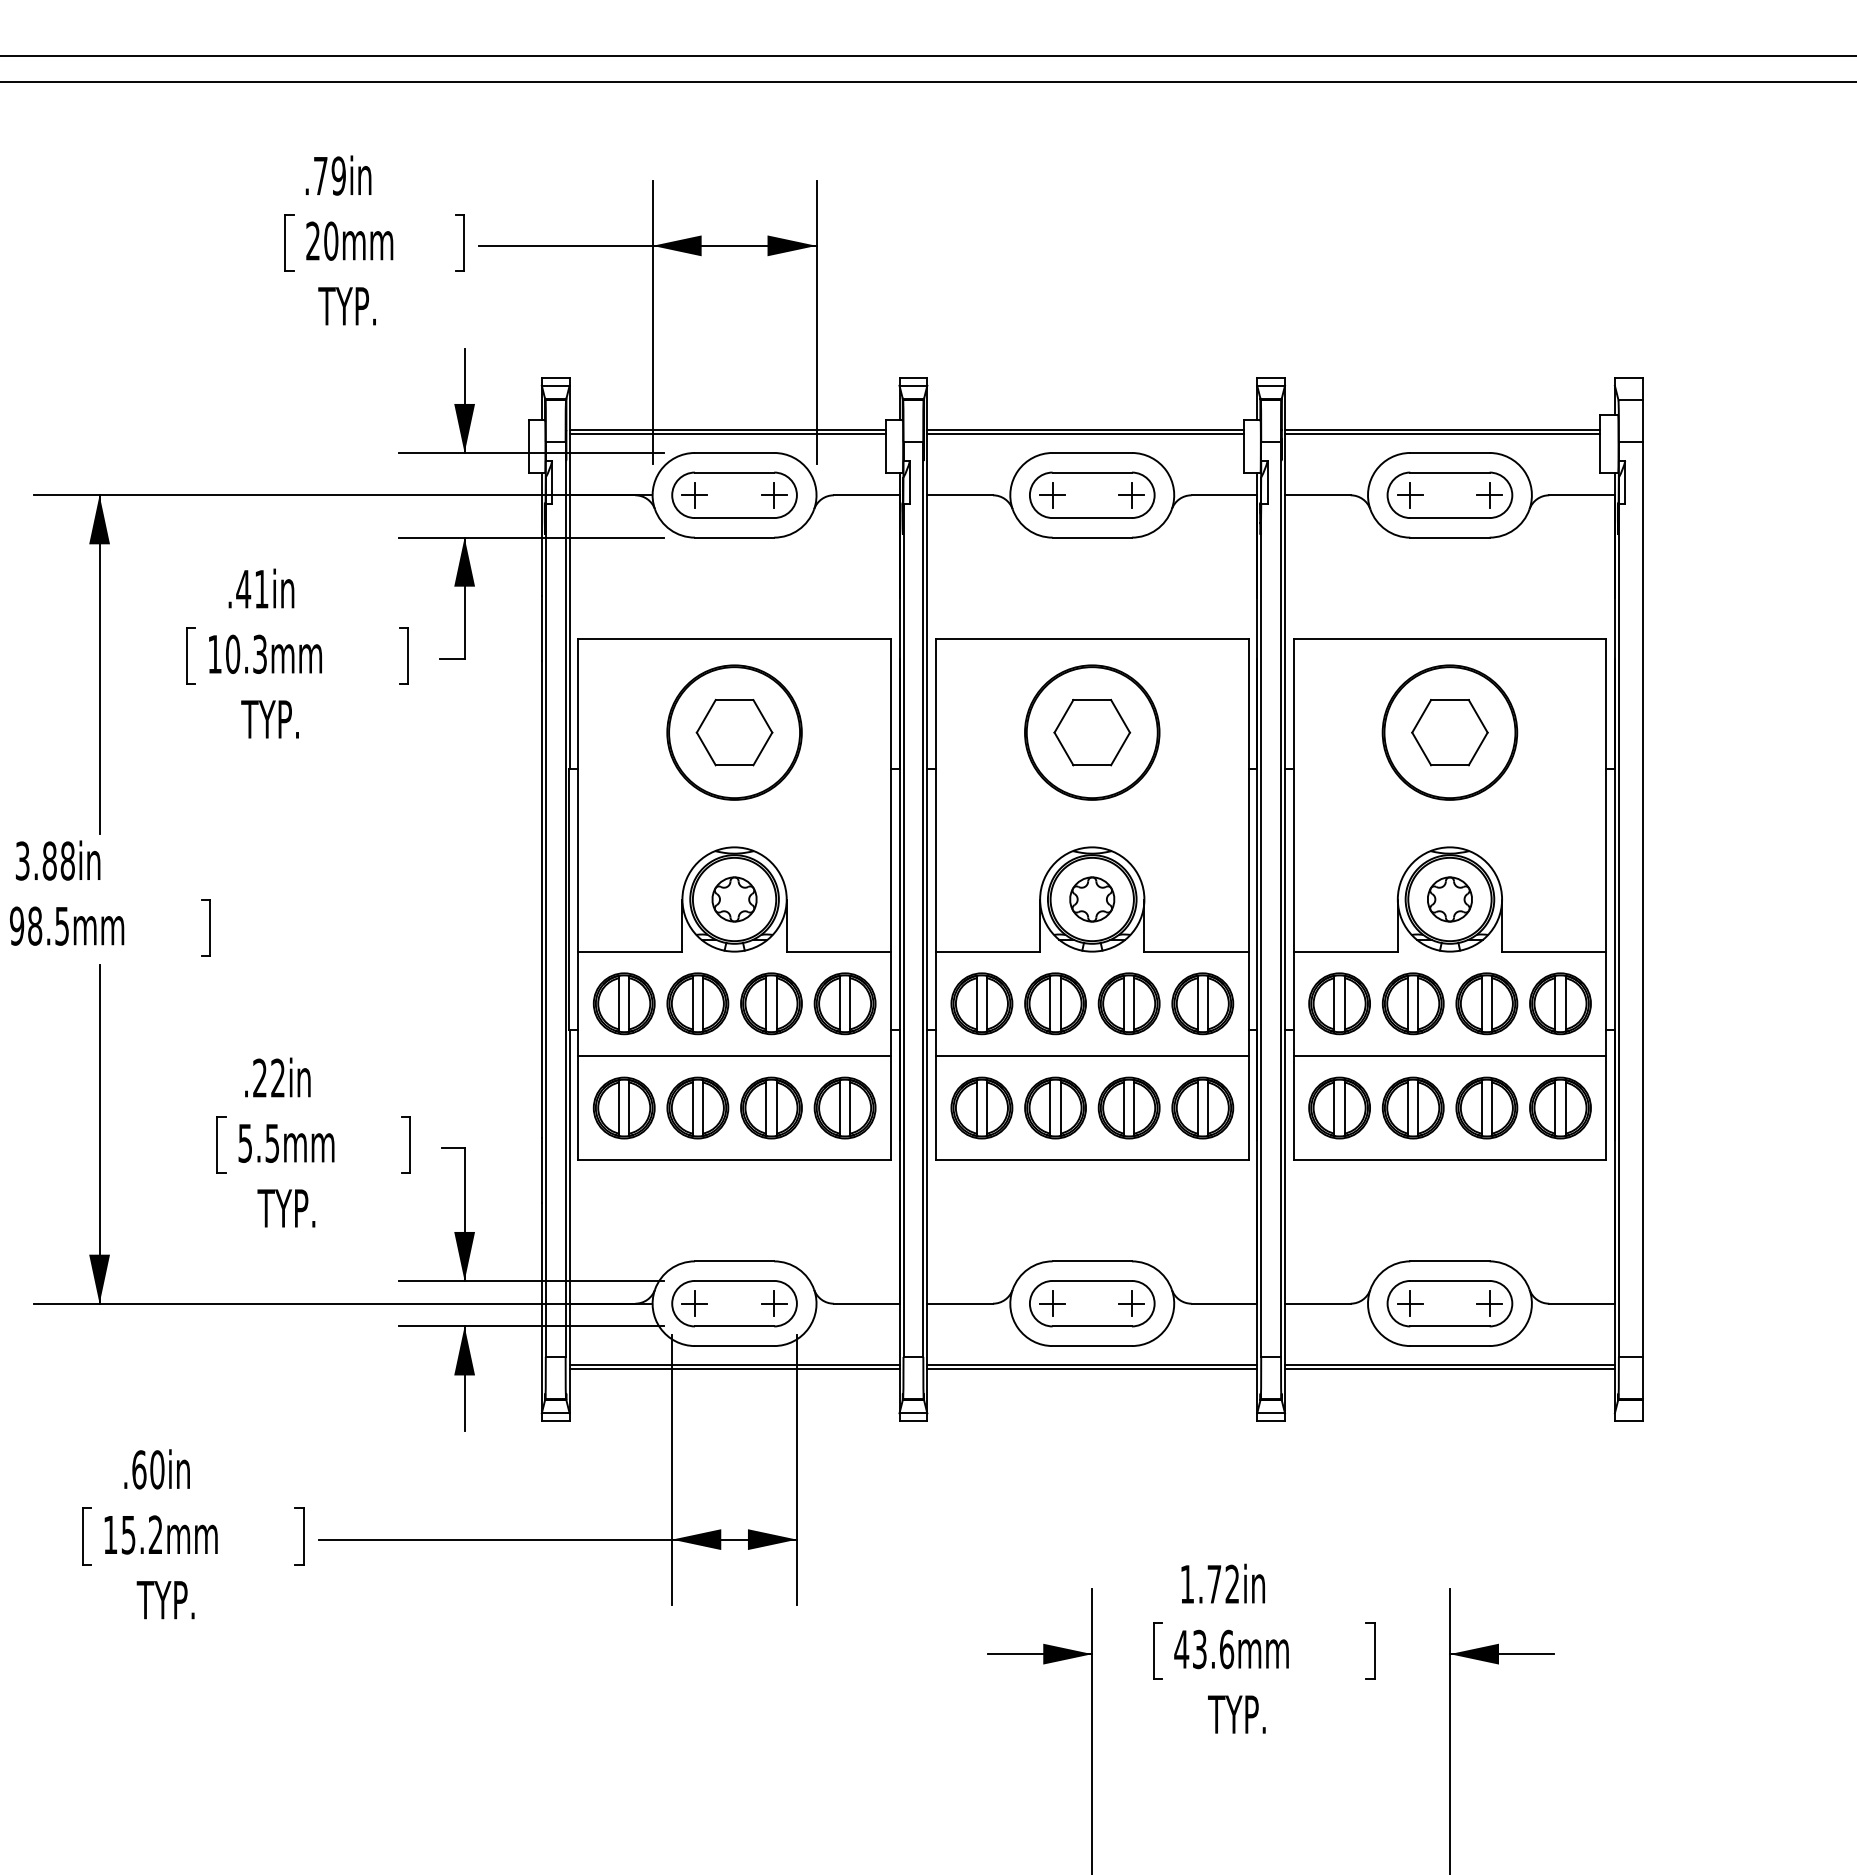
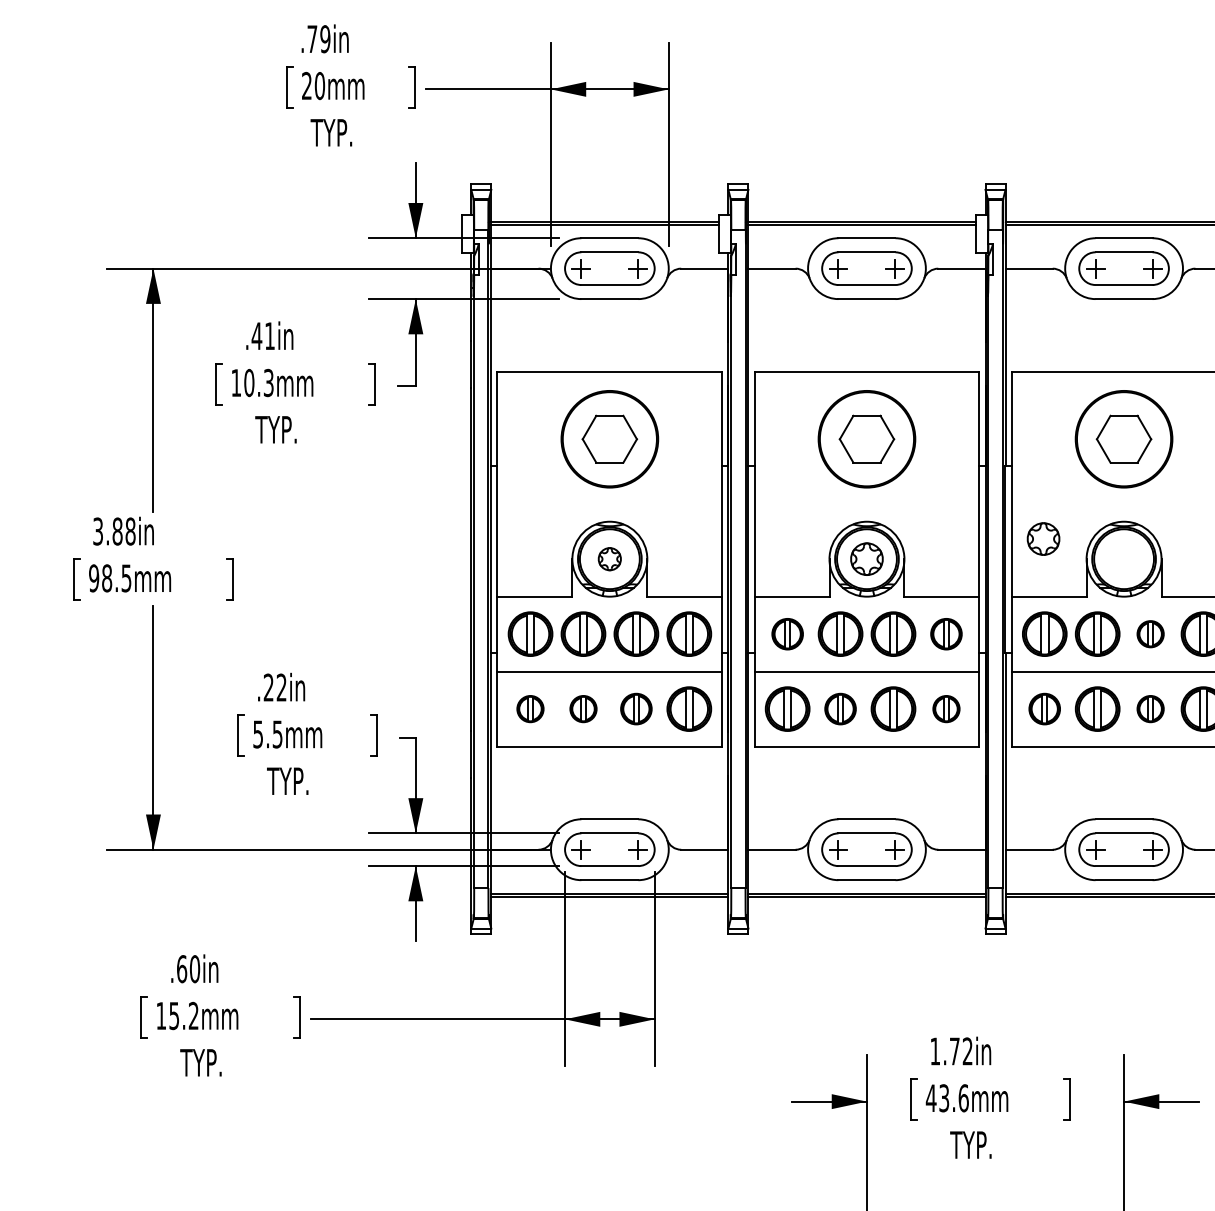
part: (734, 899) -> (609, 559), size x0.7
part: (1449, 899) -> (1043, 539), moved
part: (981, 1003) -> (787, 633), size x0.7
part: (1202, 1003) -> (946, 633), size x0.7
part: (1486, 1003) -> (1150, 633), size x0.6
part: (623, 1107) -> (530, 708), size x0.6
part: (697, 1107) -> (583, 708), size x0.6
part: (771, 1107) -> (636, 708), size x0.7
part: (1055, 1107) -> (840, 708), size x0.7
part: (1202, 1107) -> (946, 708), size x0.6
part: (1339, 1107) -> (1044, 708), size x0.7
part: (1486, 1107) -> (1150, 708), size x0.6

